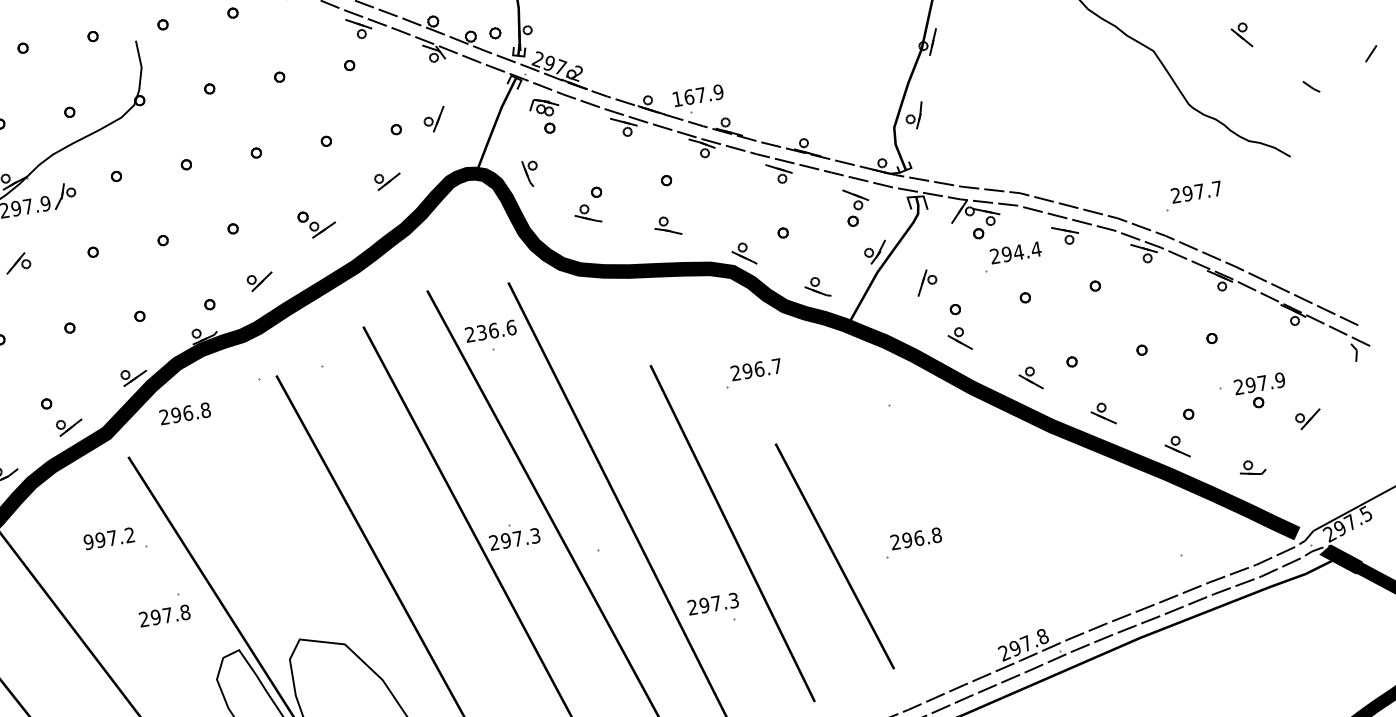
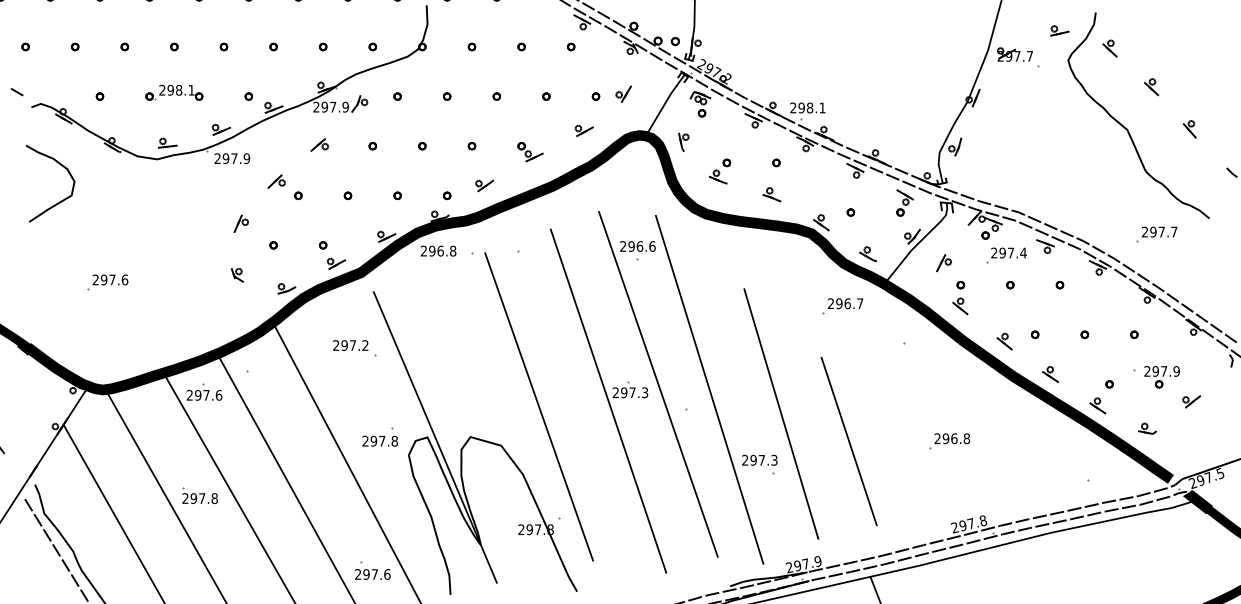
text: (697, 95) -> (807, 107), 167.9 -> 298.1
part: (1192, 196) -> (1156, 234), moved
text: (1017, 251) -> (1010, 252), 294.4 -> 297.4
text: (481, 332) -> (631, 246), 236.6 -> 296.6
part: (752, 374) -> (842, 306), moved
text: (184, 412) -> (438, 250), moved
text: (89, 541) -> (336, 345), 997.2 -> 297.2
part: (912, 543) -> (949, 441), moved
part: (162, 609) -> (379, 436), moved

